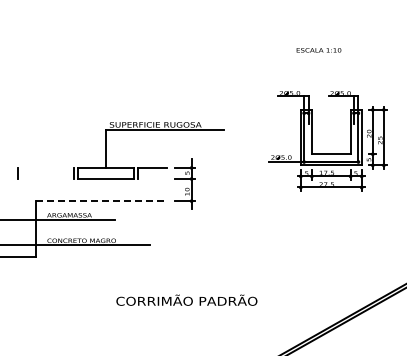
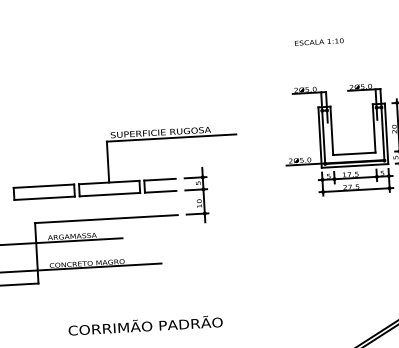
text: (318, 50) -> (318, 42), moved
line: (45, 167) -> (43, 185), added
line: (45, 179) -> (43, 198), added
line: (152, 179) -> (160, 192), added
line: (102, 201) -> (107, 219), dashed -> solid
text: (186, 299) -> (145, 324), moved

